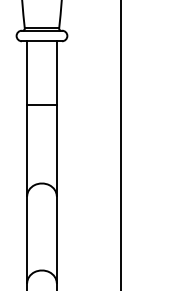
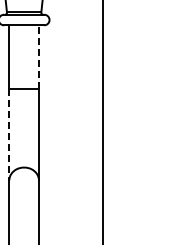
line: (56, 73) -> (38, 57), solid -> dashed
line: (27, 150) -> (9, 134), solid -> dashed

